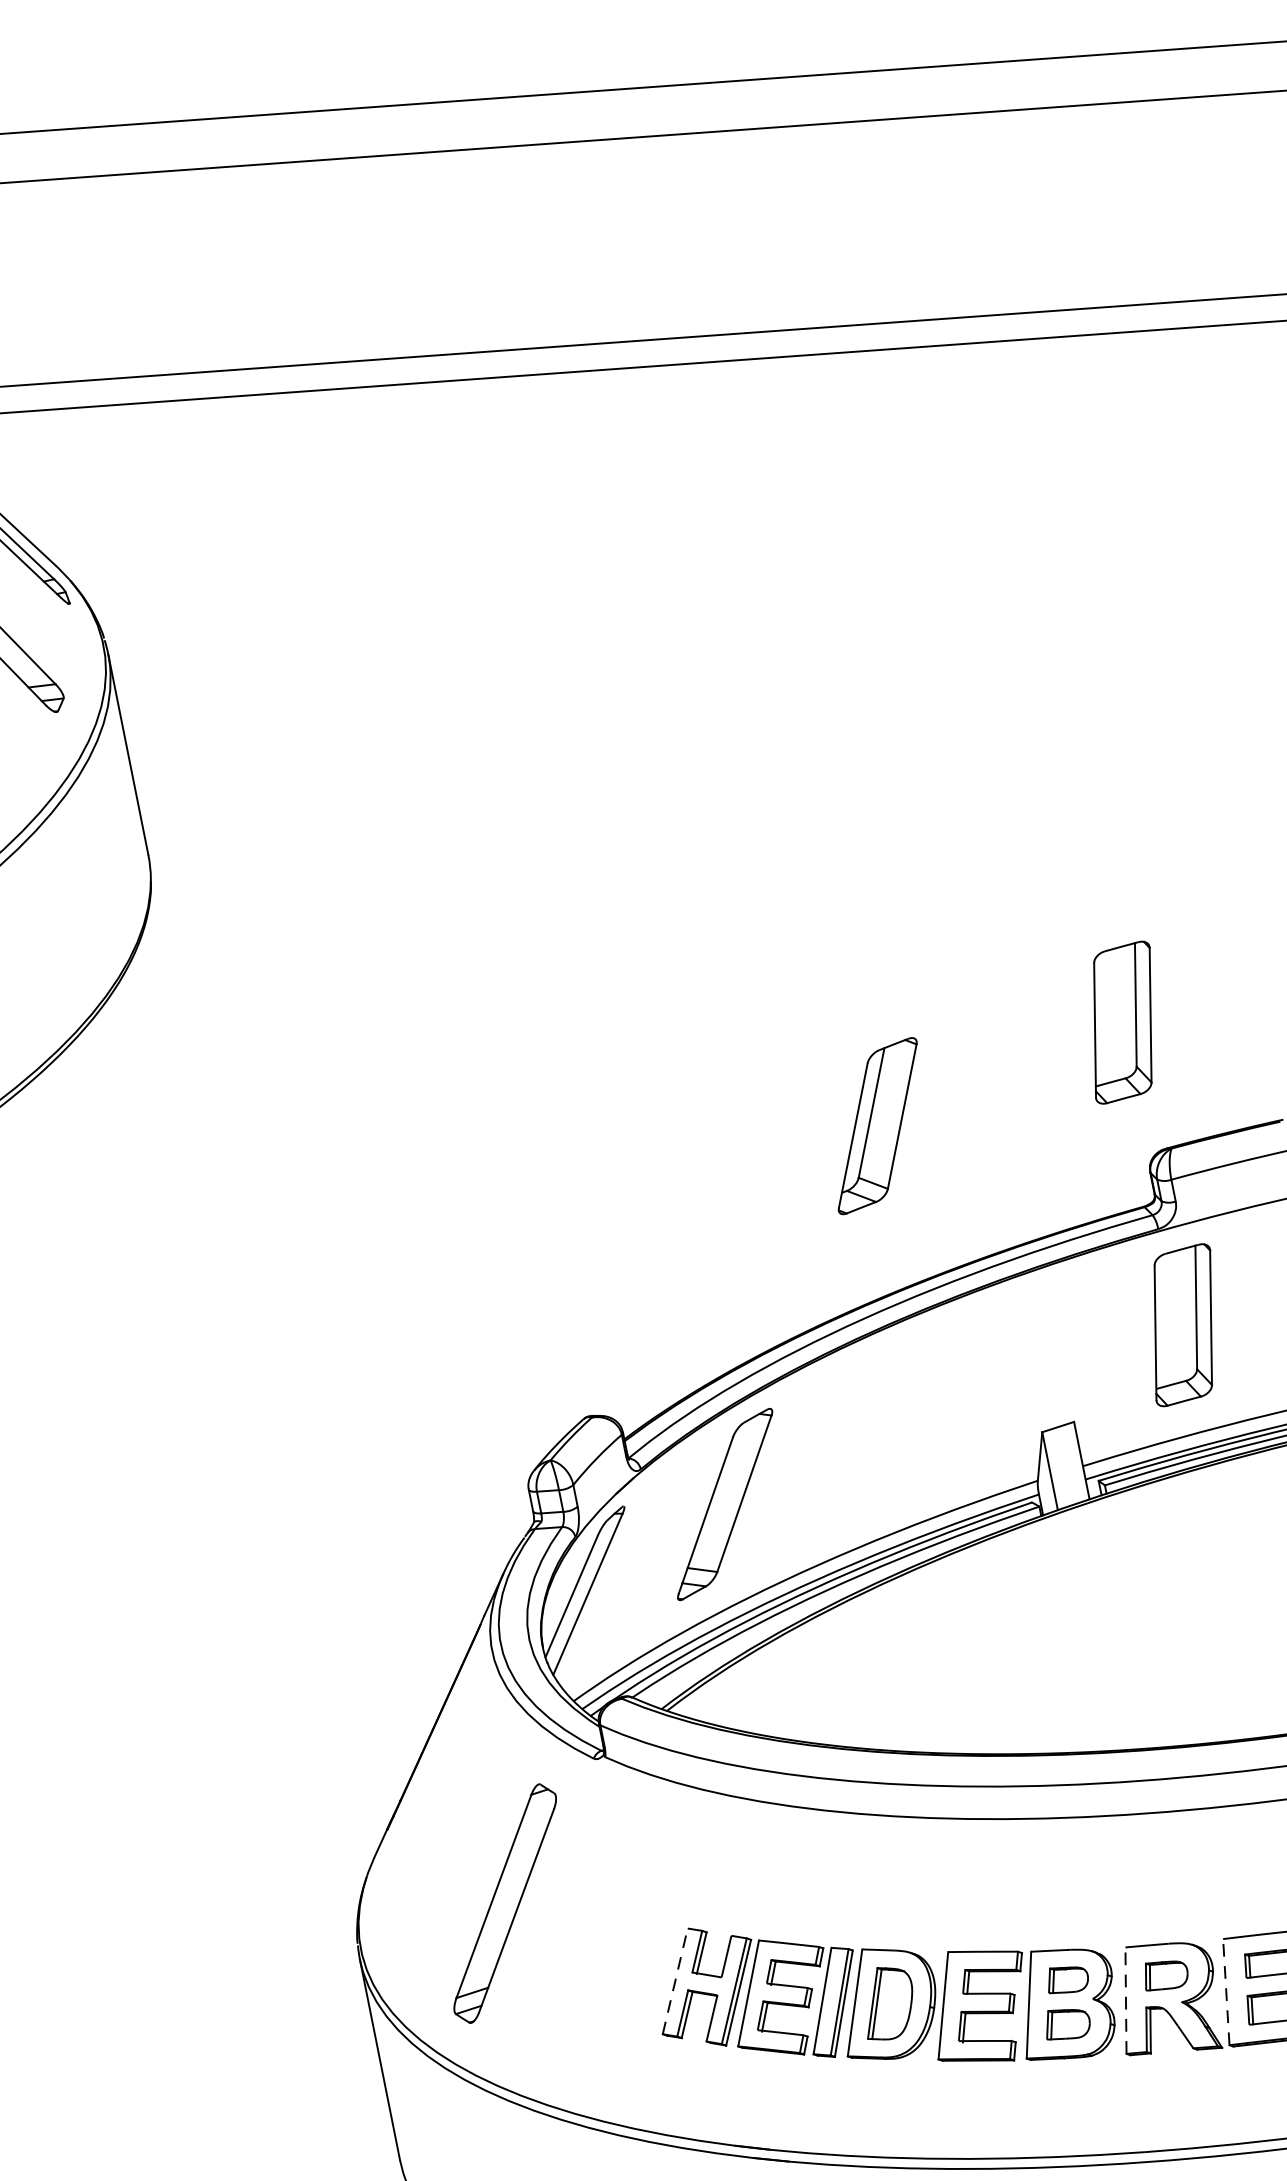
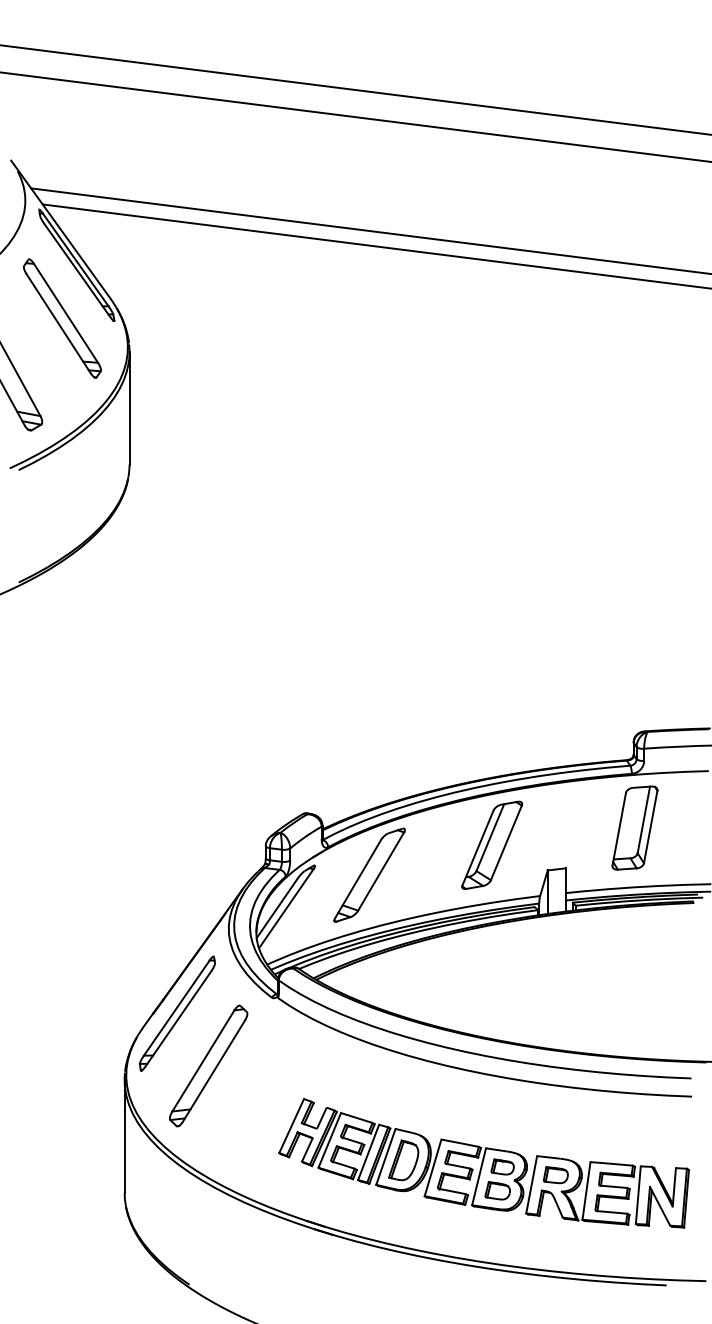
part: (1121, 1021) -> (634, 658), removed
part: (877, 1124) -> (492, 844), moved
part: (430, 1820) -> (177, 1013), added
line: (675, 1982) -> (291, 1126), dashed -> solid
line: (1226, 1991) -> (586, 1190), dashed -> solid
line: (1125, 2000) -> (531, 1184), dashed -> solid

